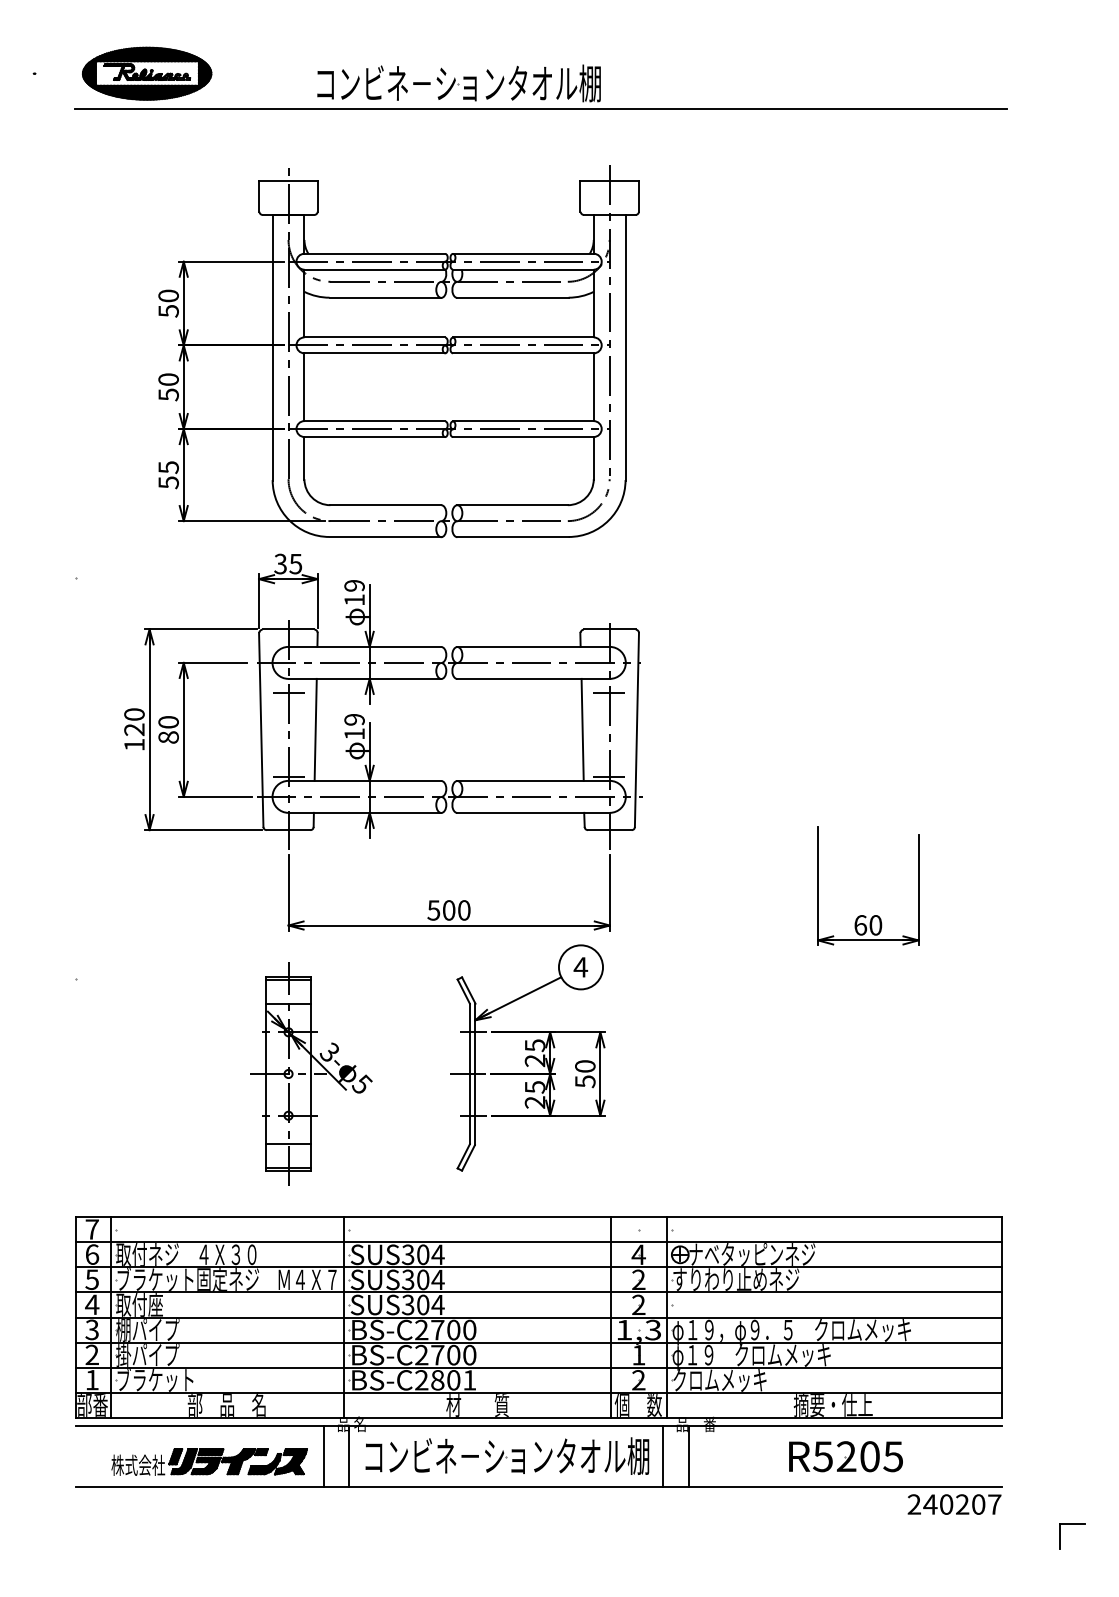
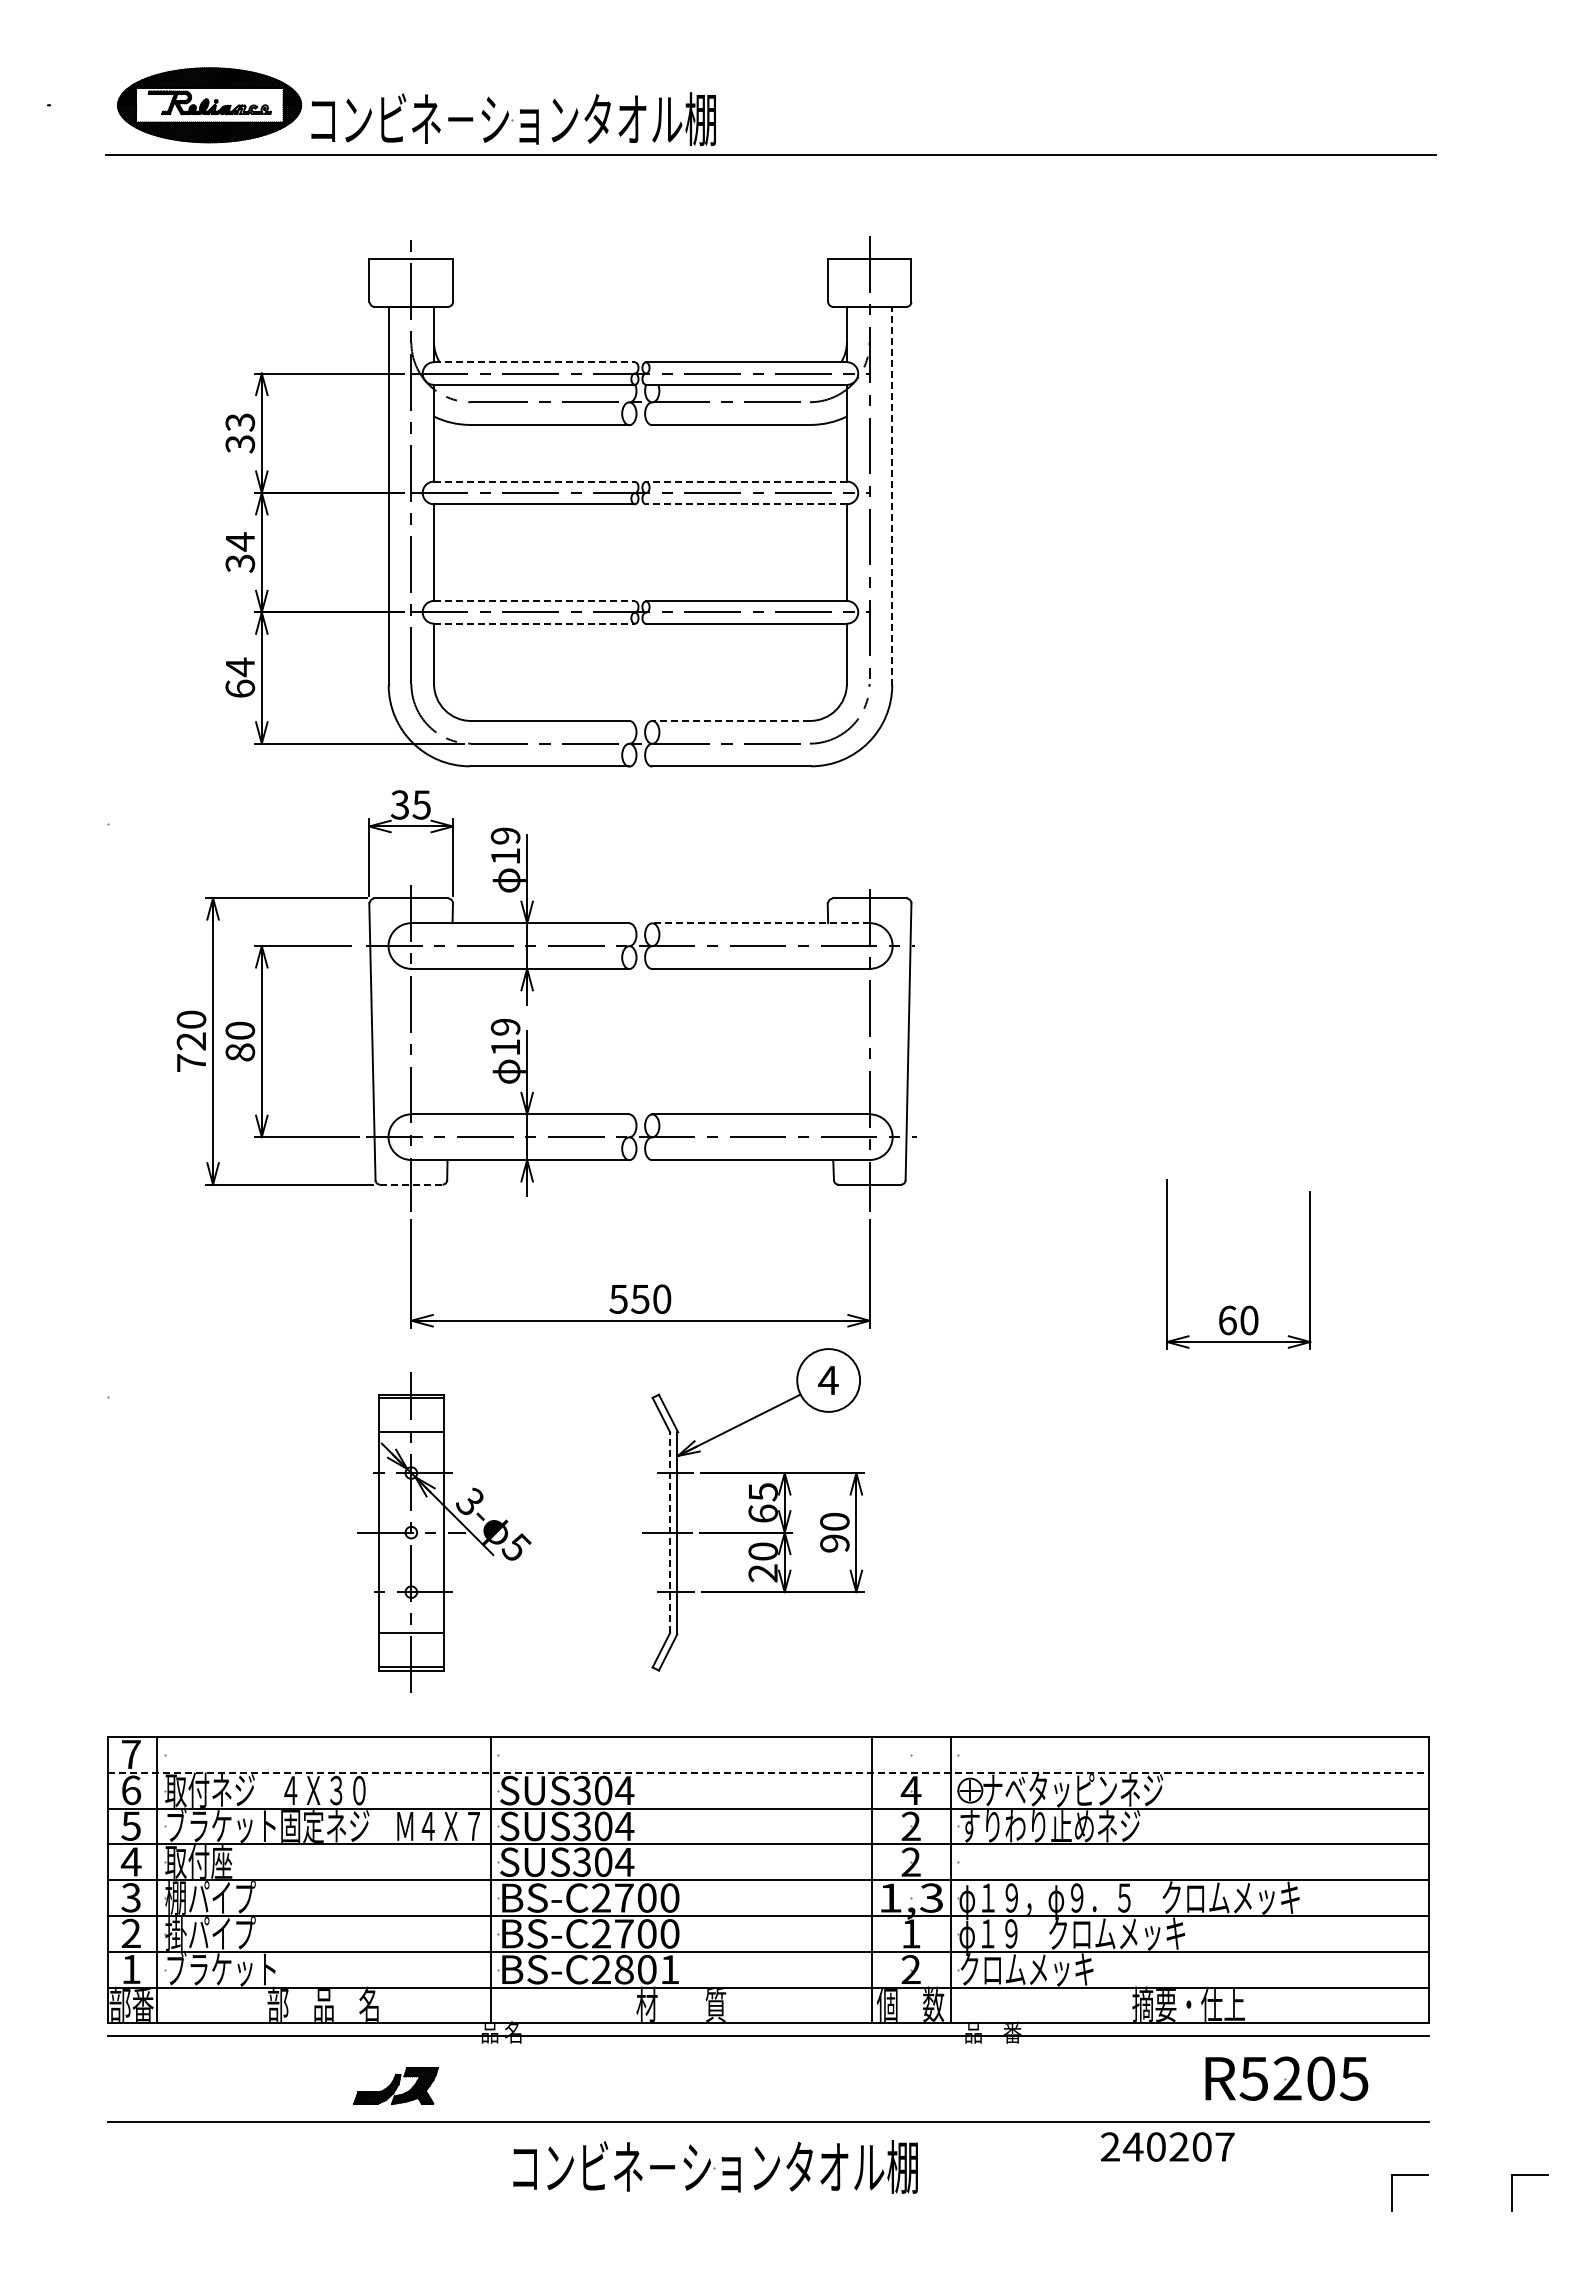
part: (458, 83) -> (513, 119), moved
line: (375, 253) -> (535, 362), solid -> dashed
text: (168, 303) -> (240, 433), 50 -> 33
line: (375, 337) -> (535, 481), solid -> dashed
line: (522, 337) -> (745, 481), solid -> dashed
line: (625, 347) -> (892, 496), solid -> dashed
line: (522, 353) -> (745, 504), solid -> dashed
text: (168, 386) -> (240, 551), 50 -> 34
line: (375, 420) -> (535, 600), solid -> dashed
line: (375, 436) -> (535, 623), solid -> dashed
text: (168, 474) -> (240, 677), 55 -> 64
line: (512, 504) -> (730, 720), solid -> dashed
line: (533, 647) -> (761, 923), solid -> dashed
line: (288, 692) -> (411, 988), removed
line: (608, 692) -> (868, 988), removed
line: (315, 729) -> (449, 1041), removed
line: (582, 729) -> (830, 1041), removed
text: (134, 744) -> (191, 1062), 120 -> 720
line: (288, 776) -> (411, 1108), removed
line: (608, 776) -> (868, 1108), removed
line: (287, 830) -> (410, 1184), solid -> dashed
text: (449, 909) -> (640, 1298), 500 -> 550
text: (534, 1060) -> (762, 1513), 25 -> 65
line: (470, 1073) -> (670, 1532), solid -> dashed
text: (585, 1081) -> (834, 1543), 50 -> 90
text: (534, 1087) -> (762, 1551), 25 -> 20
line: (538, 1242) -> (768, 1772), solid -> dashed
part: (507, 1455) -> (715, 2166), moved
line: (324, 1456) -> (462, 2078), removed
line: (349, 1456) -> (498, 2078), removed
line: (663, 1456) -> (946, 2078), removed
line: (688, 1456) -> (982, 2078), removed
part: (845, 1456) -> (1286, 2078), moved
part: (189, 1462) -> (270, 2086), removed
text: (954, 1504) -> (1167, 2146), moved
part: (988, 1524) -> (1409, 2175), added

